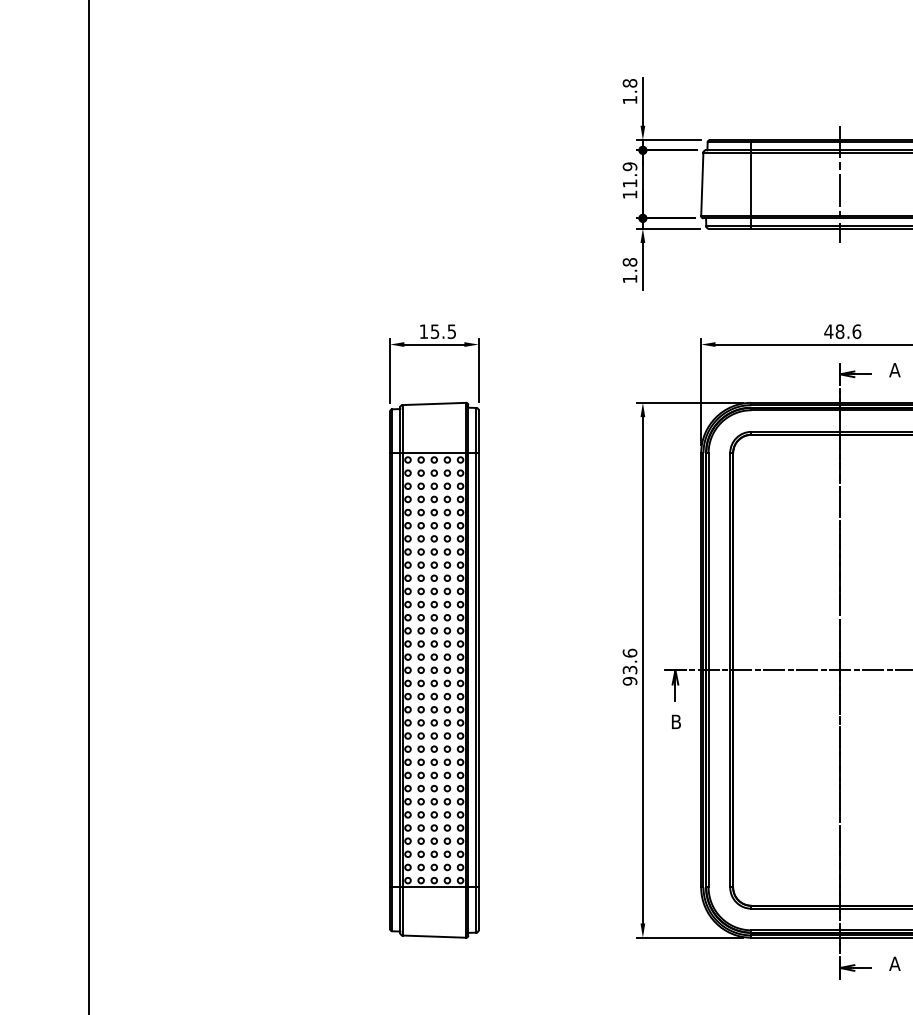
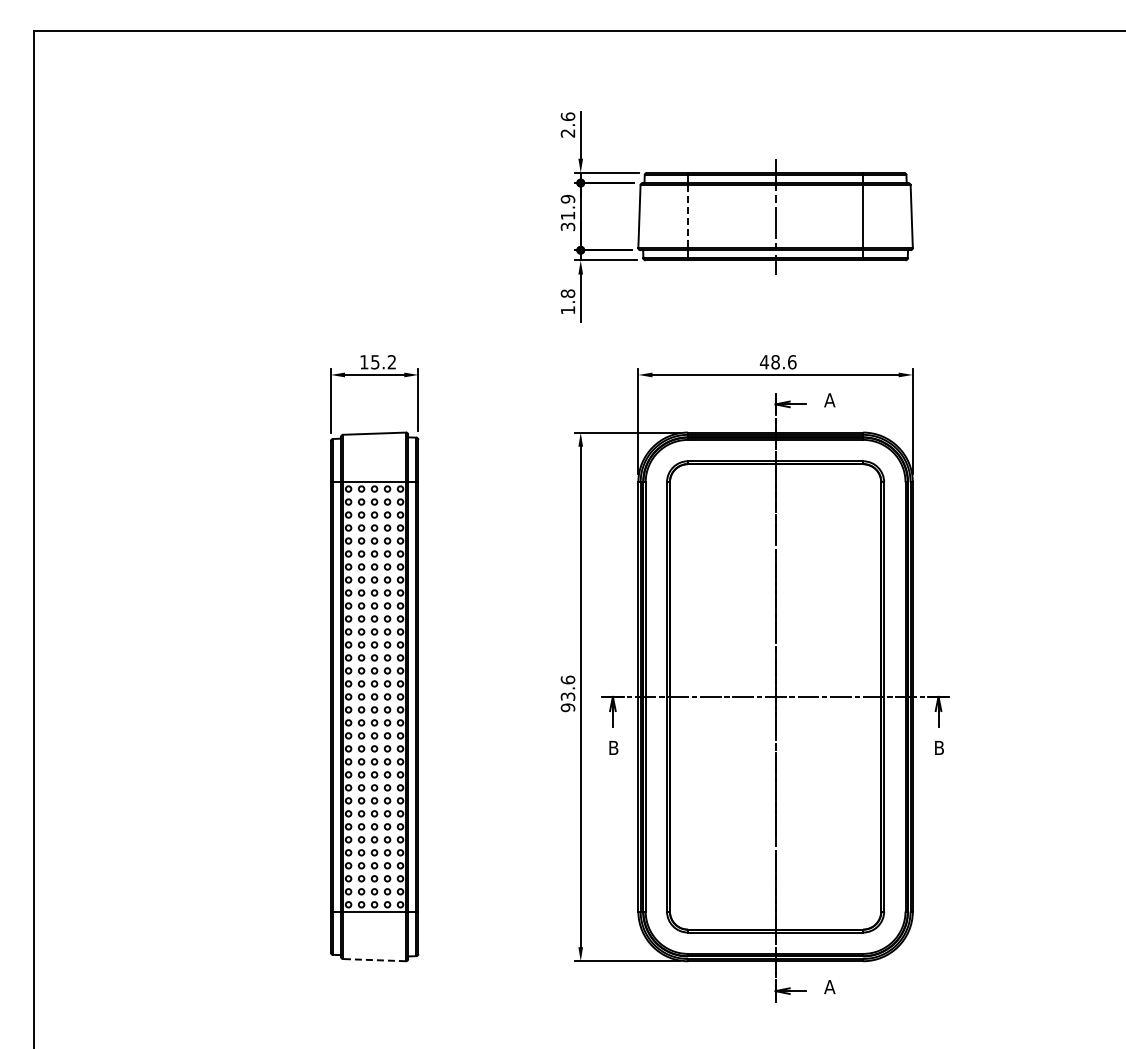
text: (629, 91) -> (567, 124), 1.8 -> 2.6
line: (751, 185) -> (688, 217), solid -> dashed
text: (629, 194) -> (567, 226), 11.9 -> 31.9
text: (451, 331) -> (391, 362), 15.5 -> 15.2
line: (434, 936) -> (374, 960), solid -> dashed

